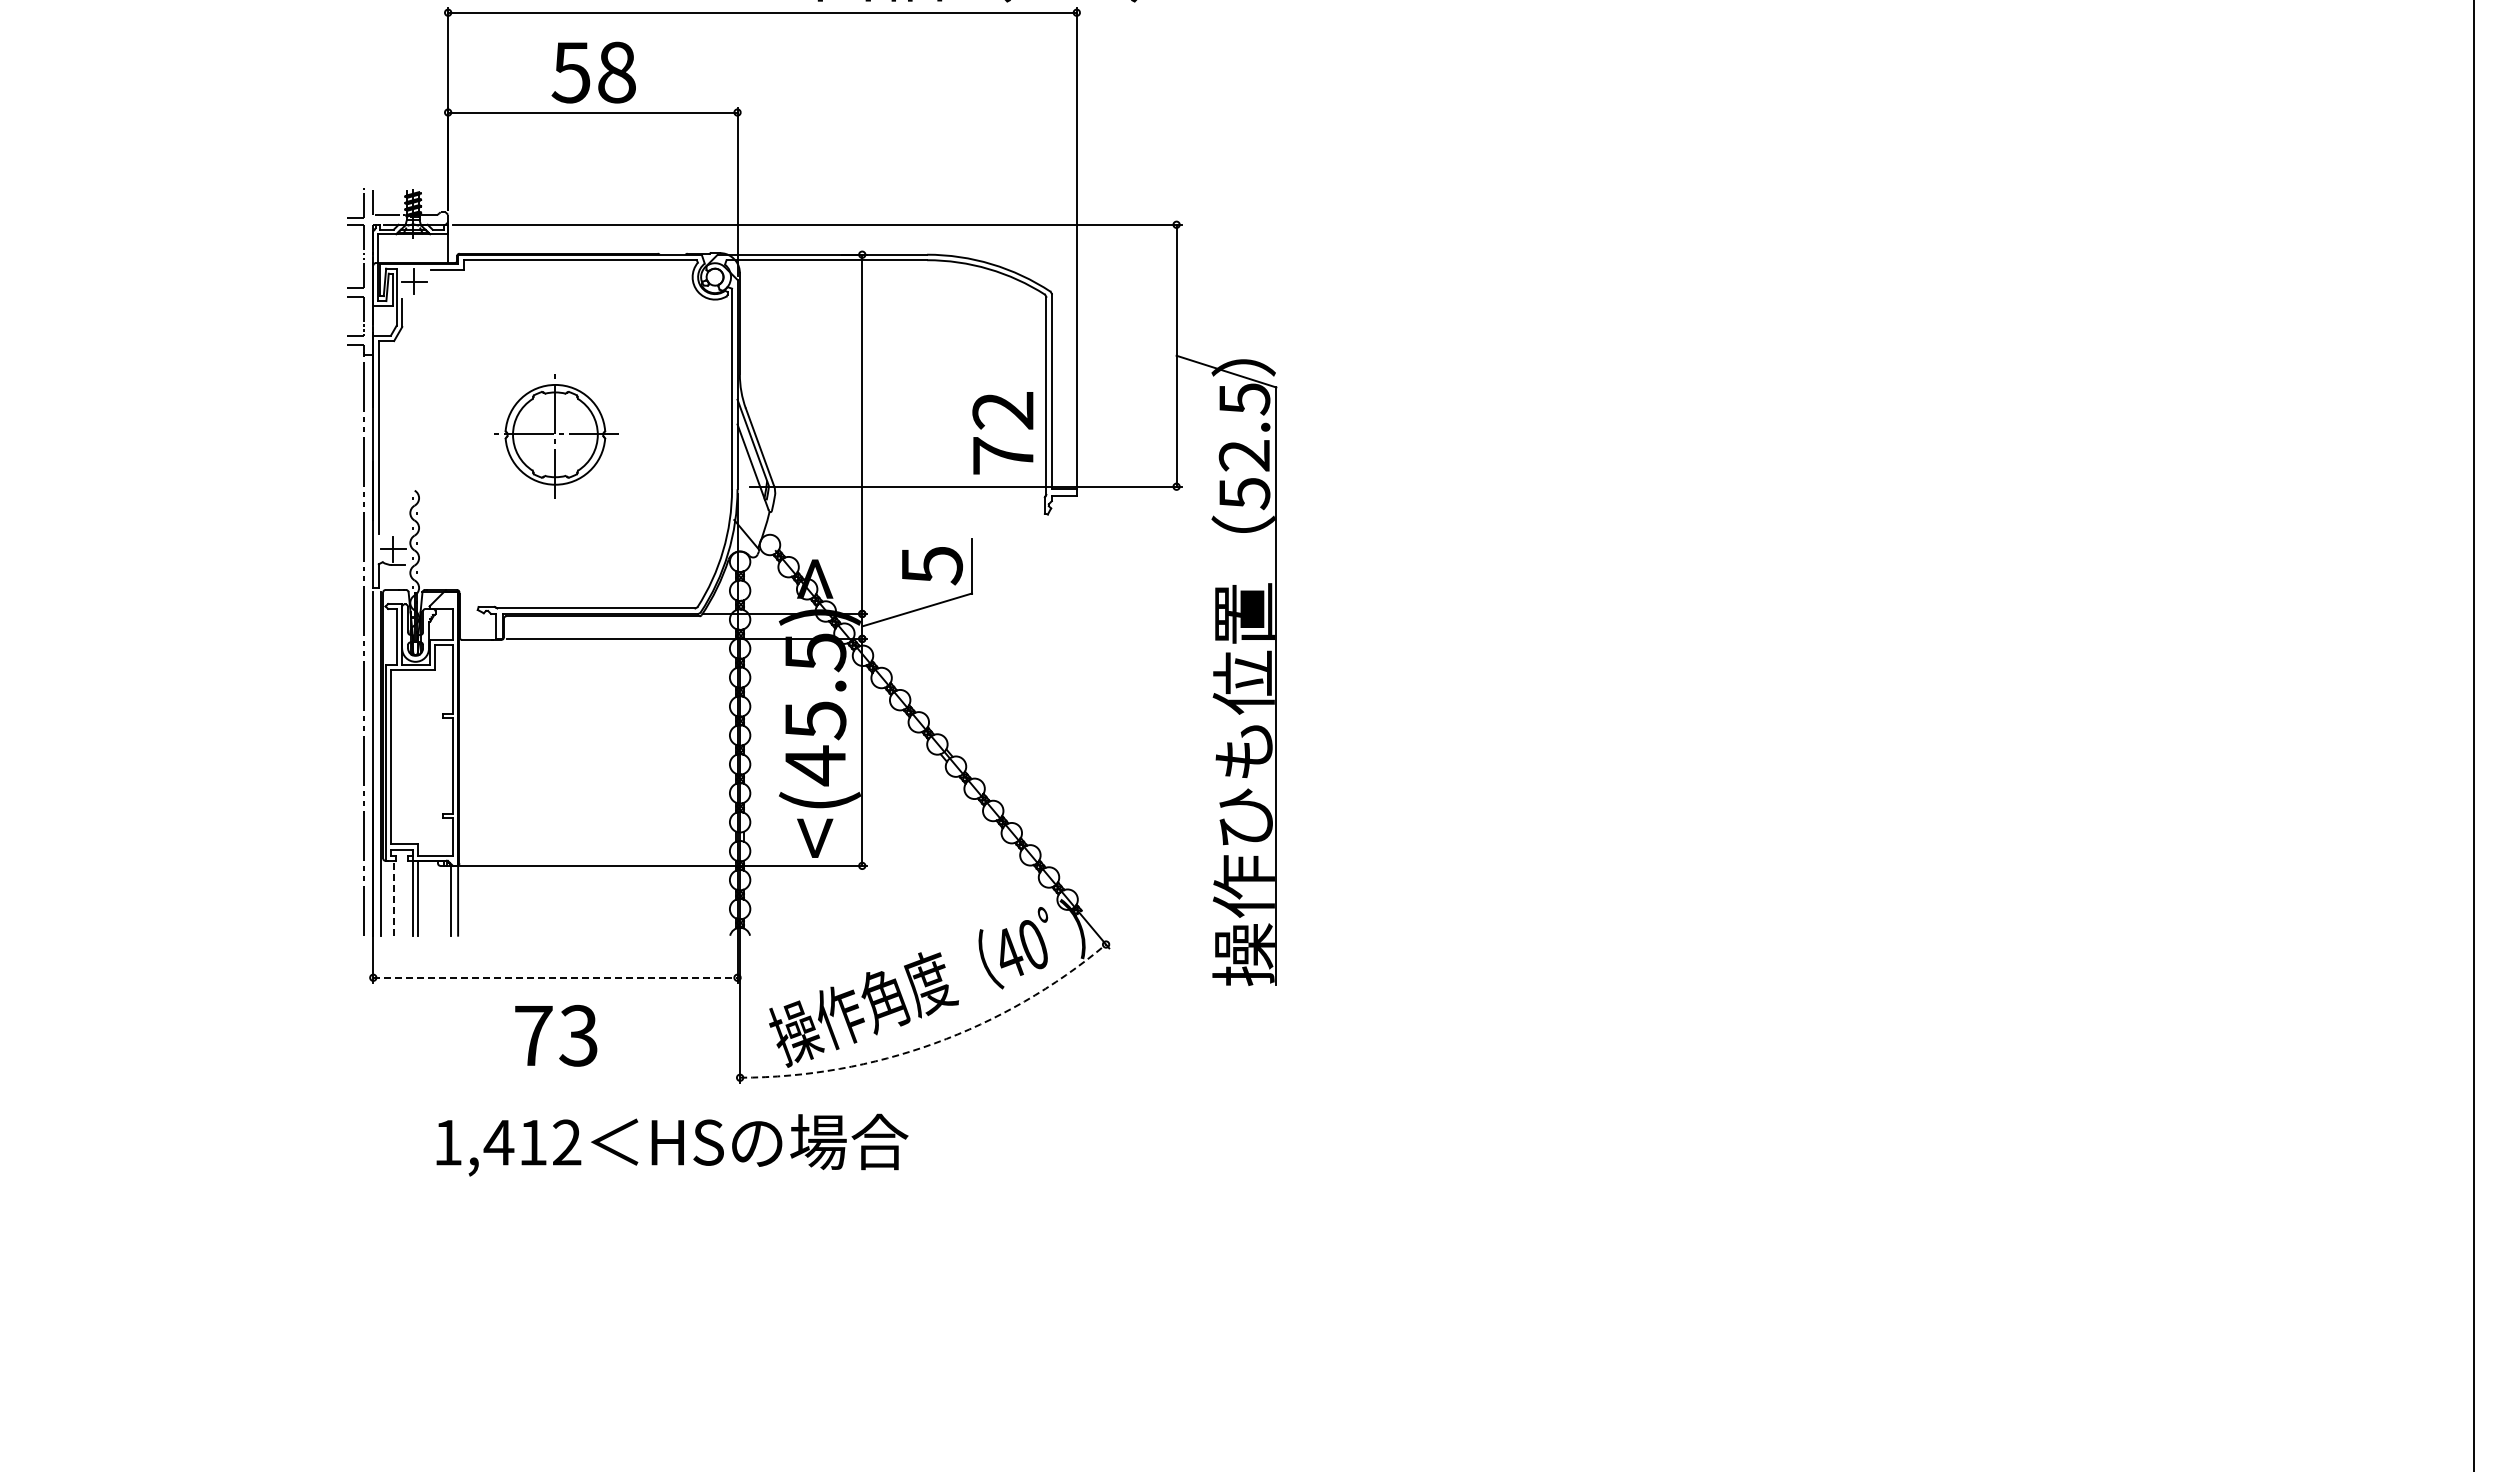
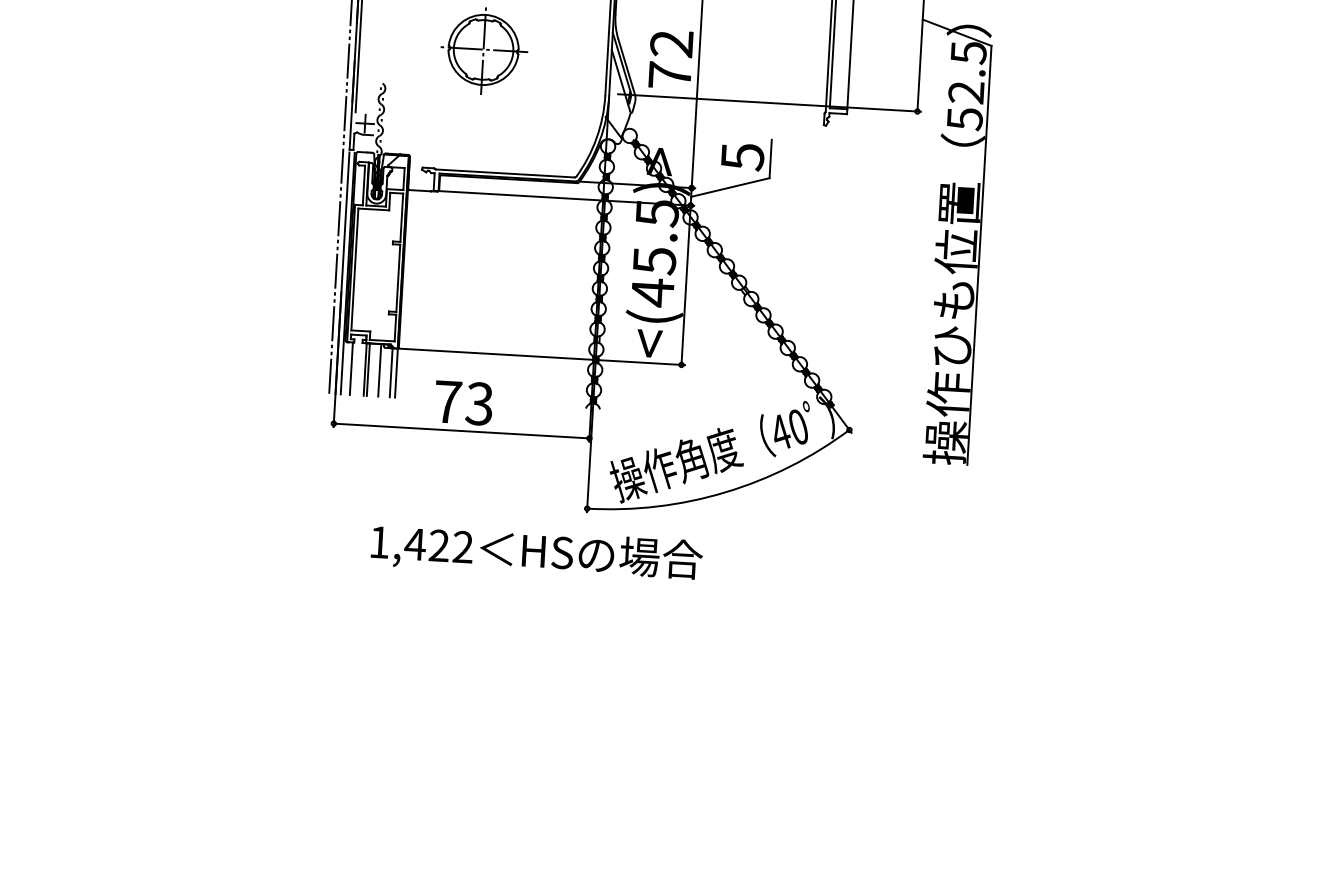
text: (1002, 433) -> (670, 59), moved
line: (393, 897) -> (351, 368), dashed -> solid
line: (434, 897) -> (380, 369), added
line: (555, 977) -> (461, 430), dashed -> solid
text: (556, 1035) -> (464, 402), moved
arc: (934, 1043) -> (725, 492), dashed -> solid
text: (533, 1142) -> (439, 545), 1,412 -> 1,422

